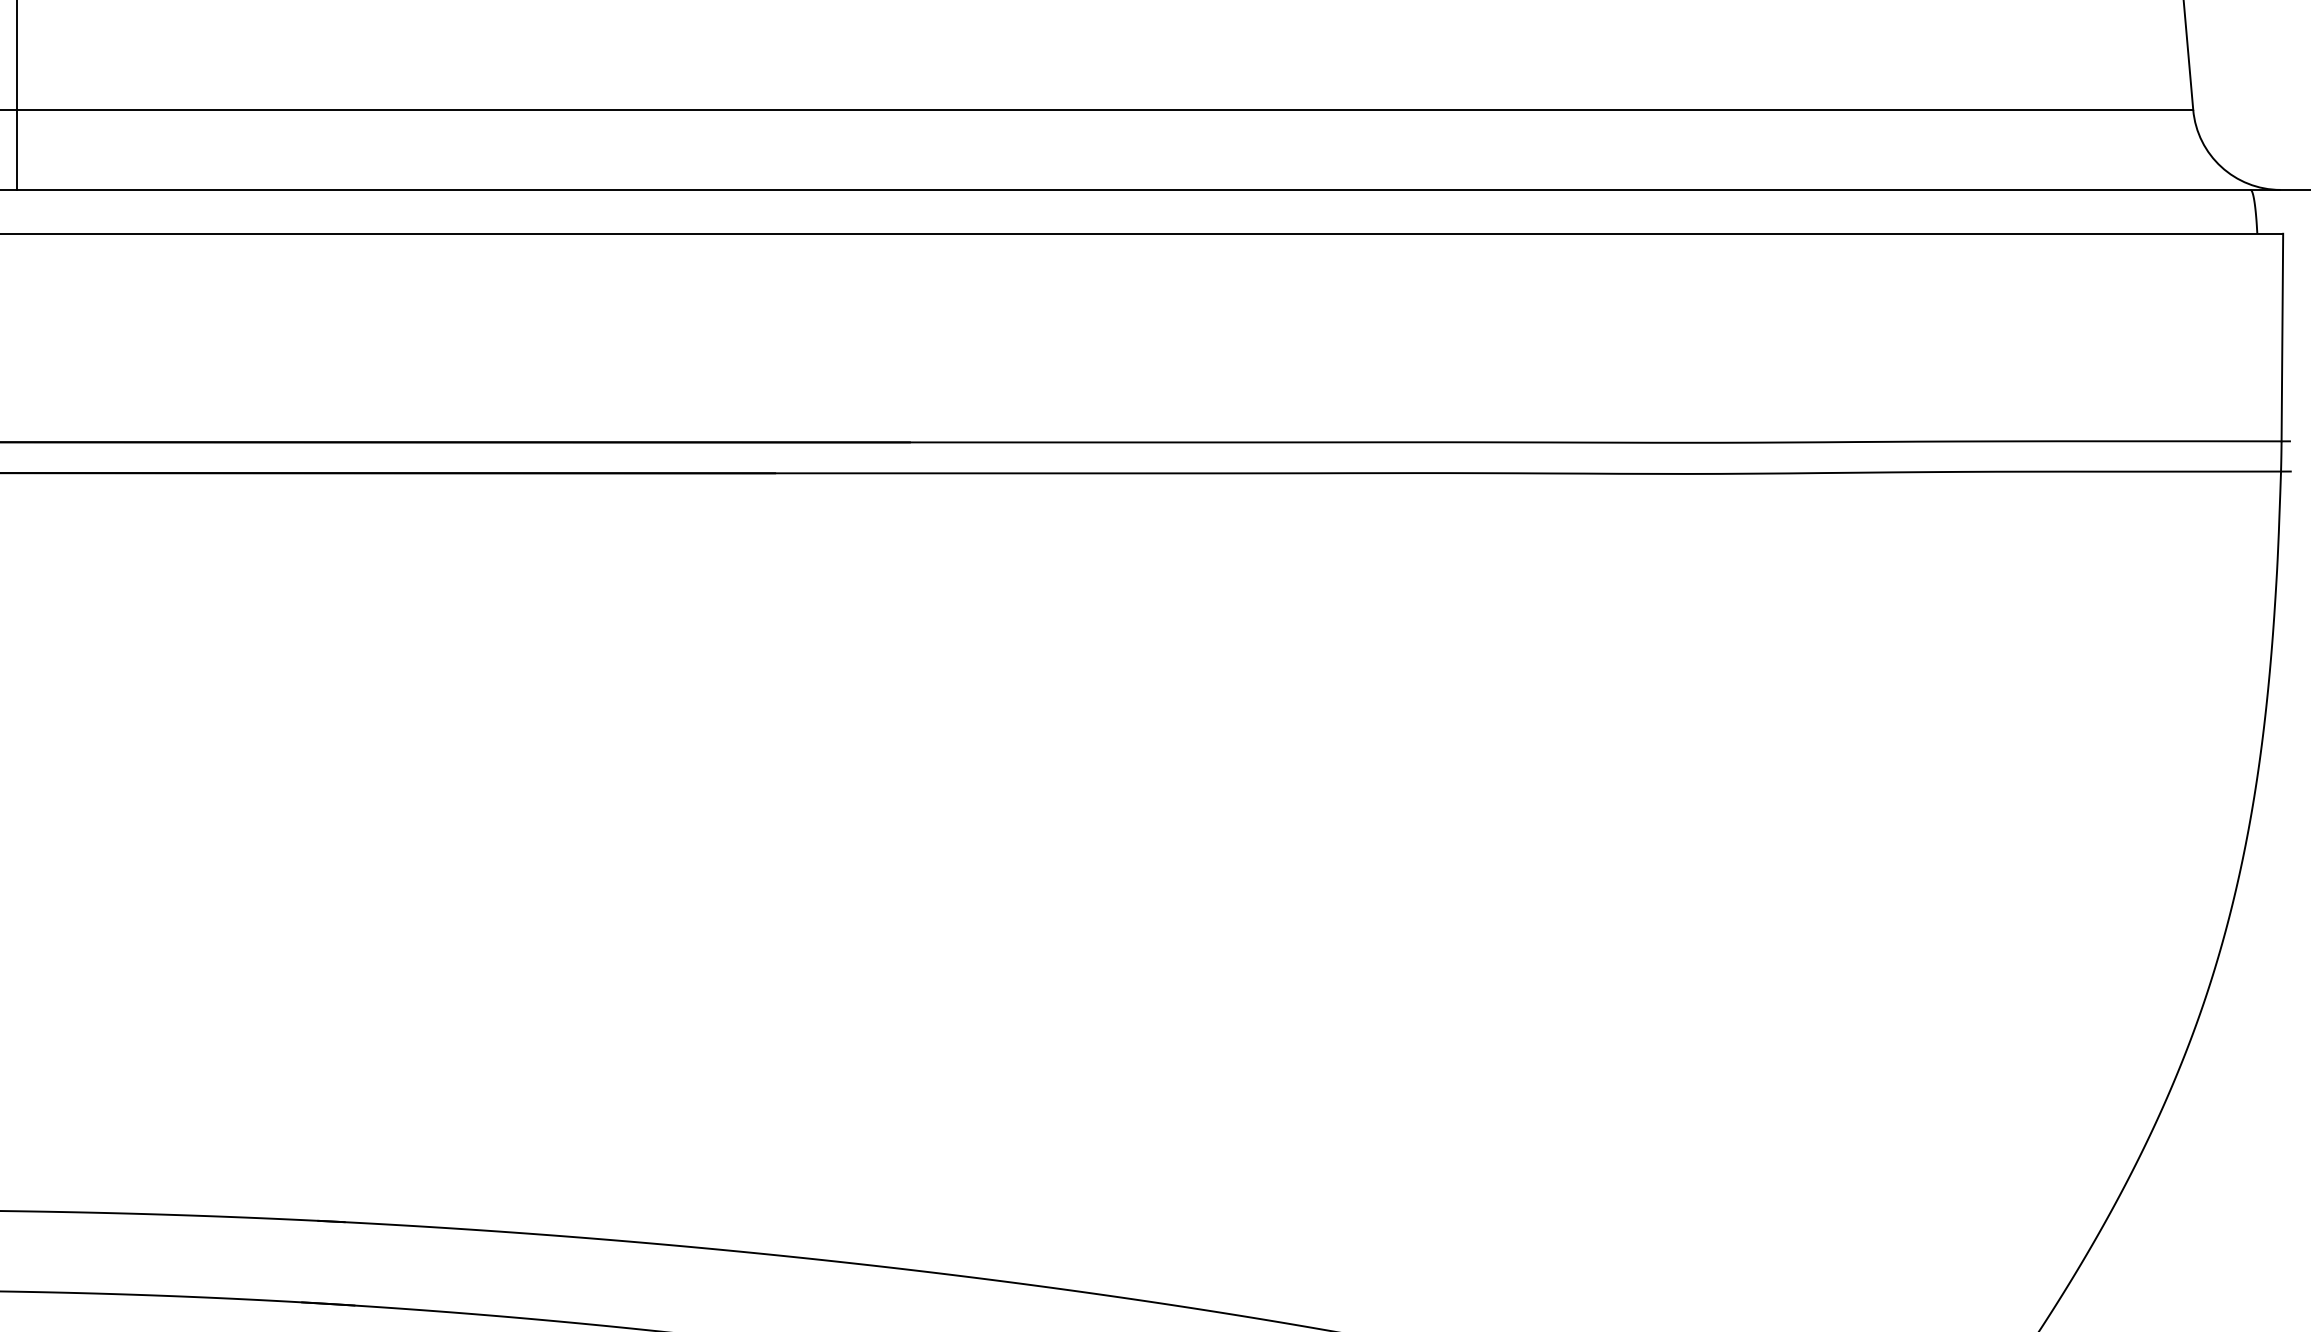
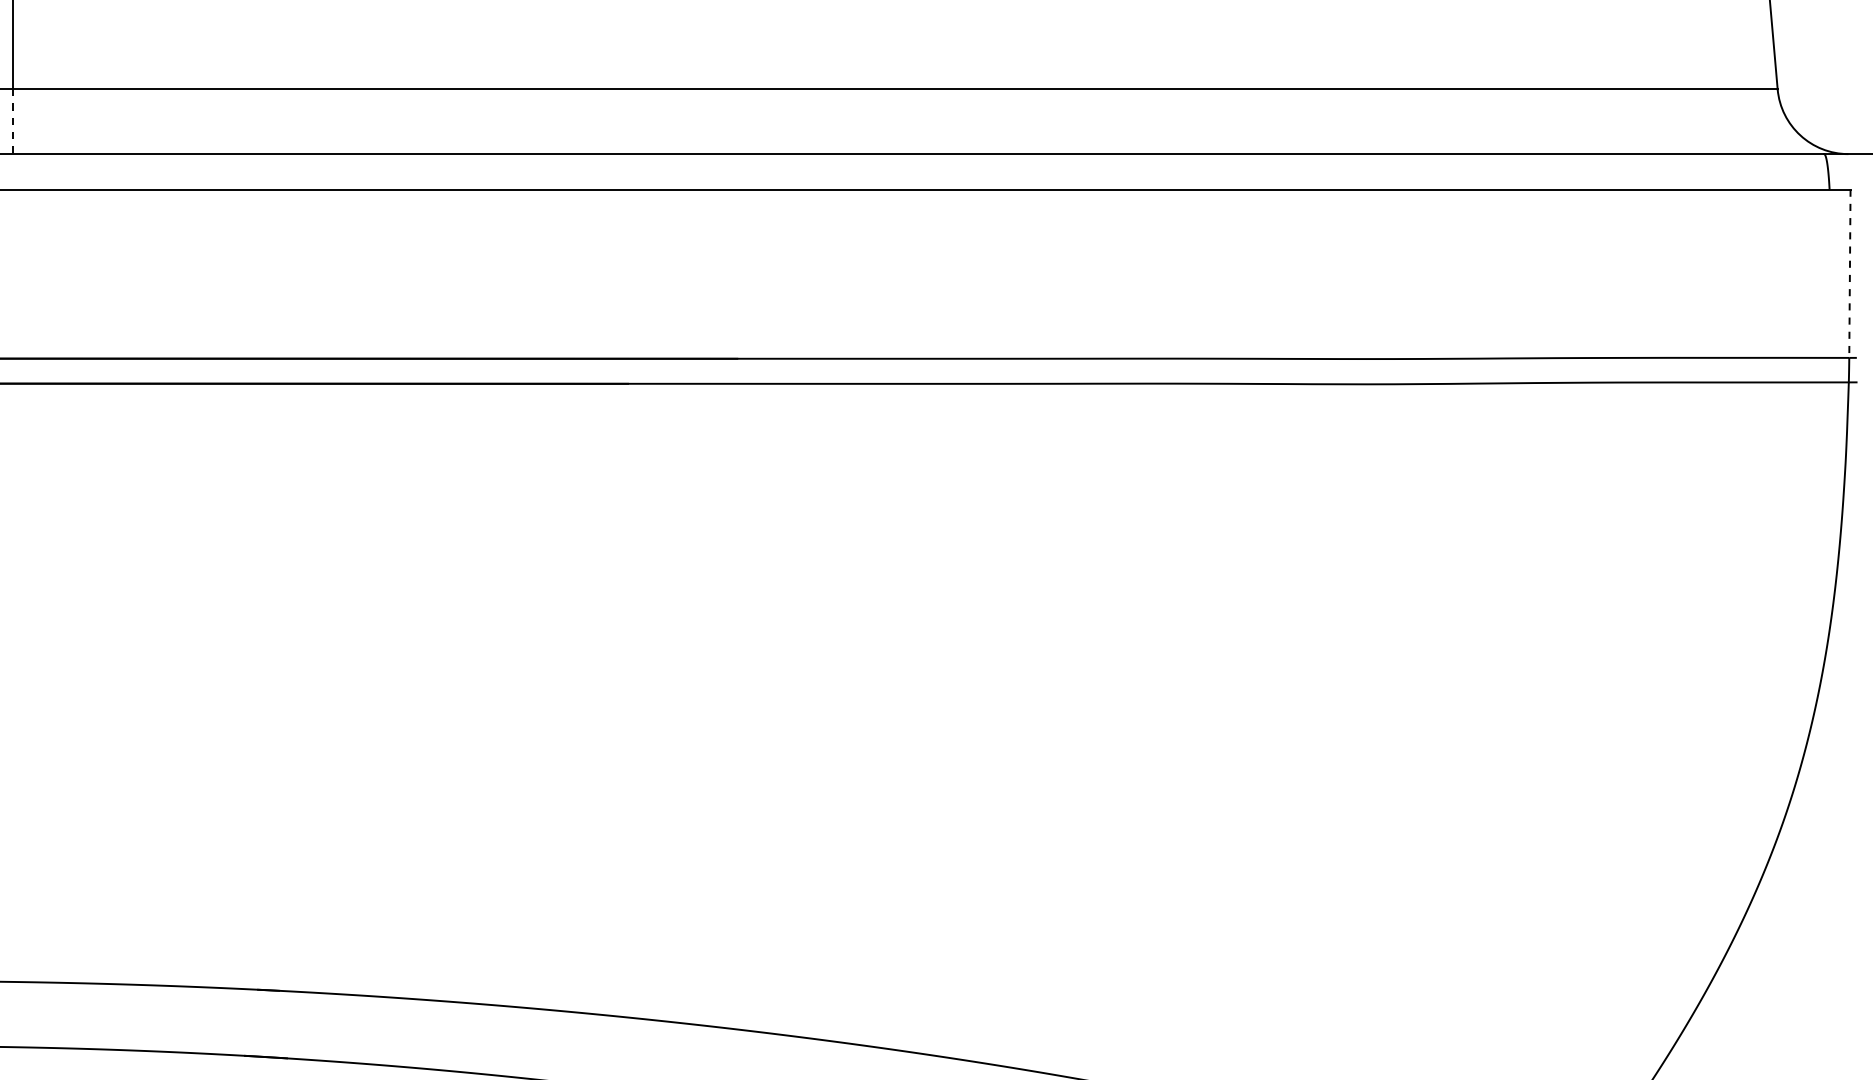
line: (16, 150) -> (13, 122), solid -> dashed
line: (2281, 338) -> (1849, 274), solid -> dashed

